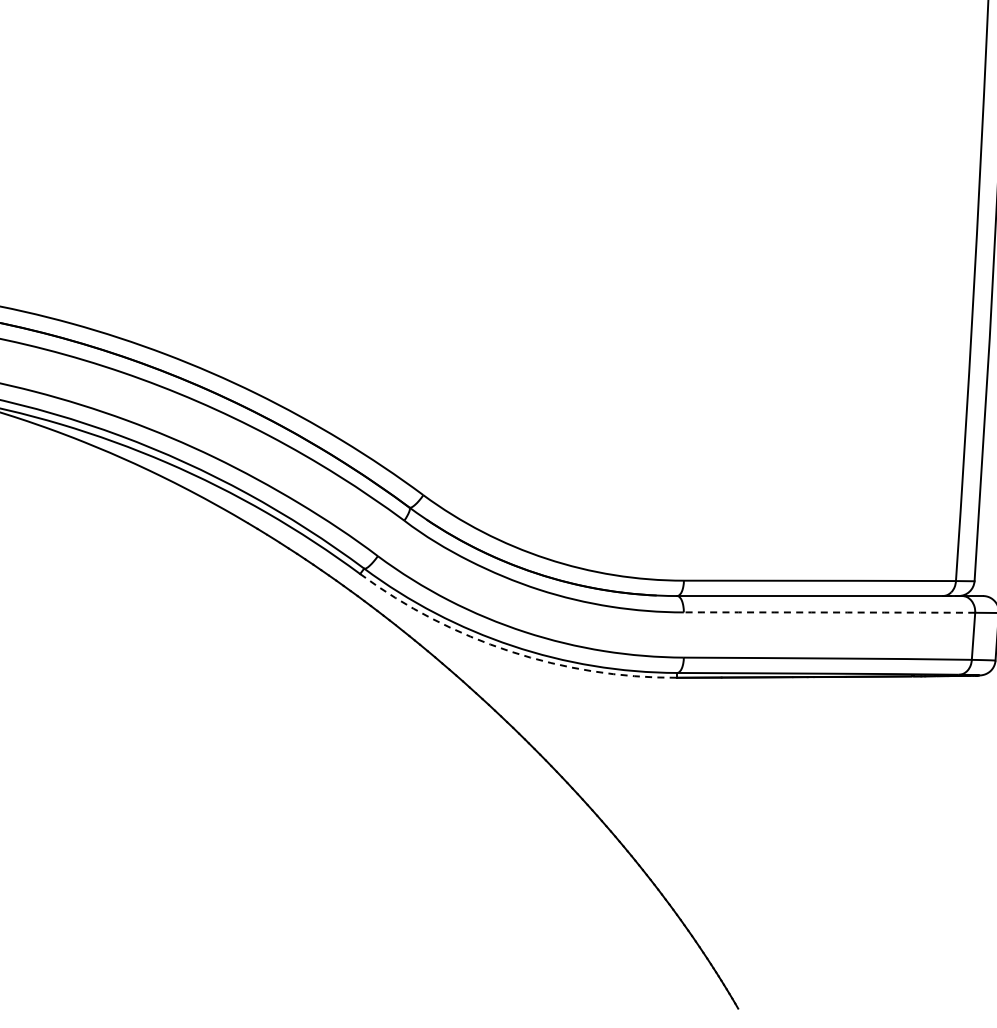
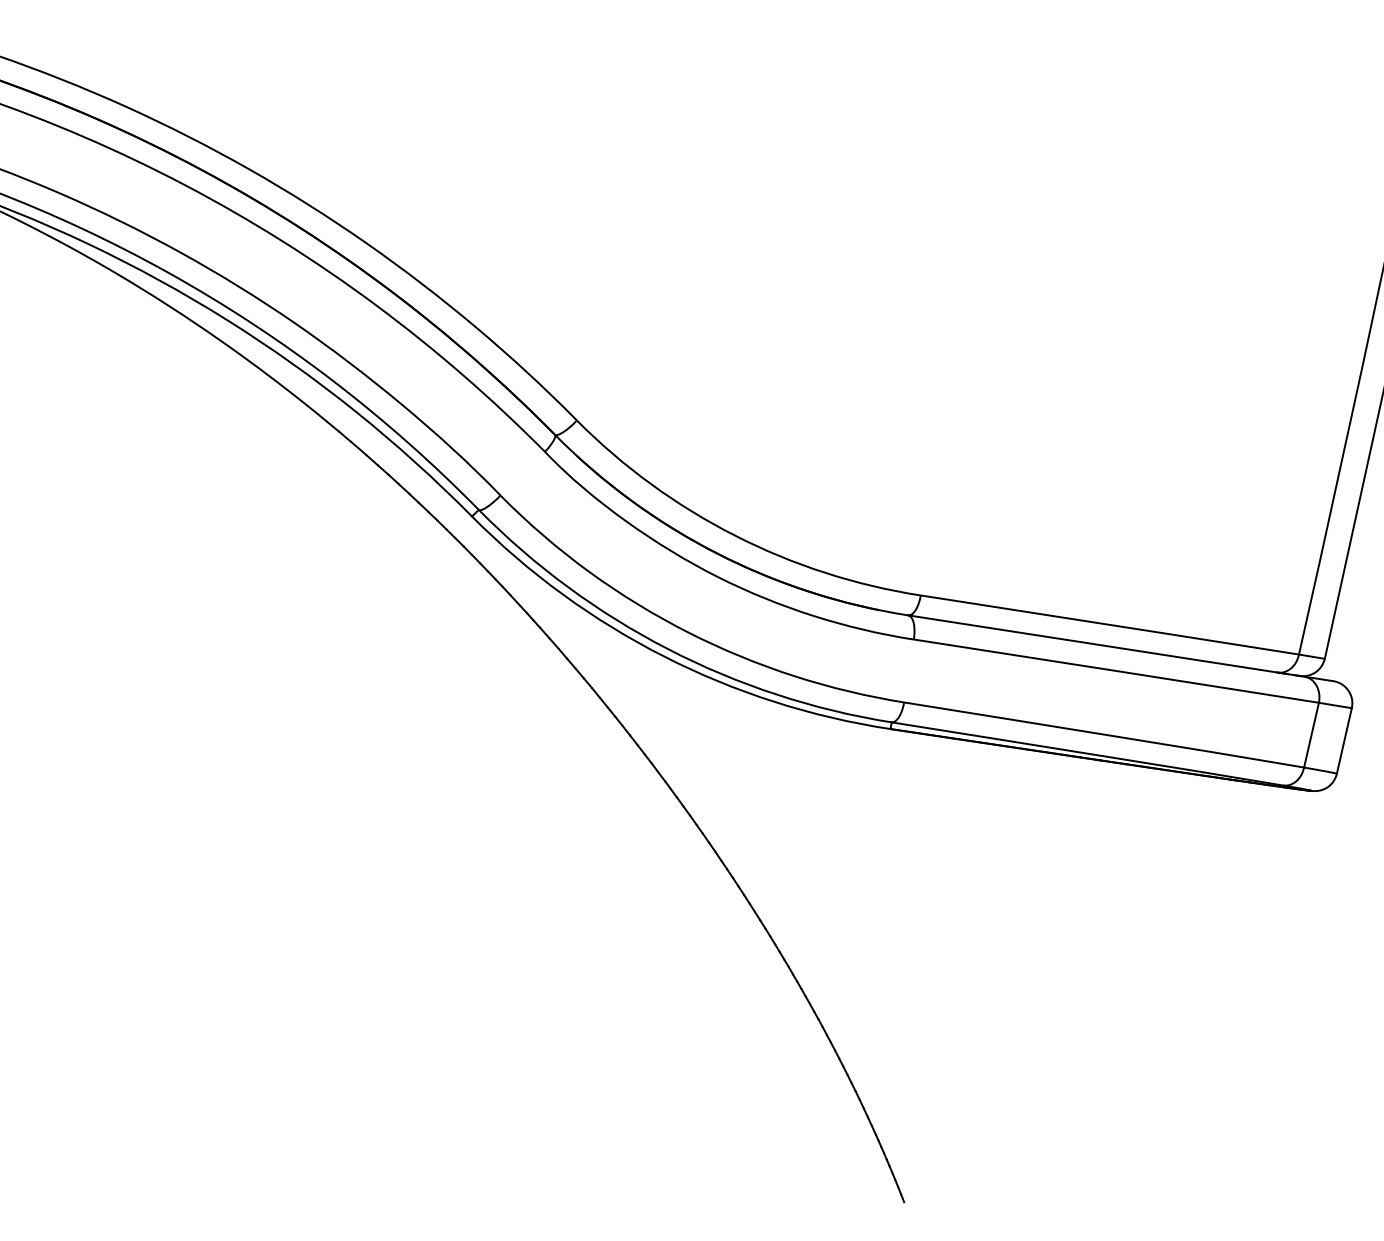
arc: (829, 612) -> (1116, 671), dashed -> solid
arc: (510, 651) -> (664, 656), dashed -> solid

